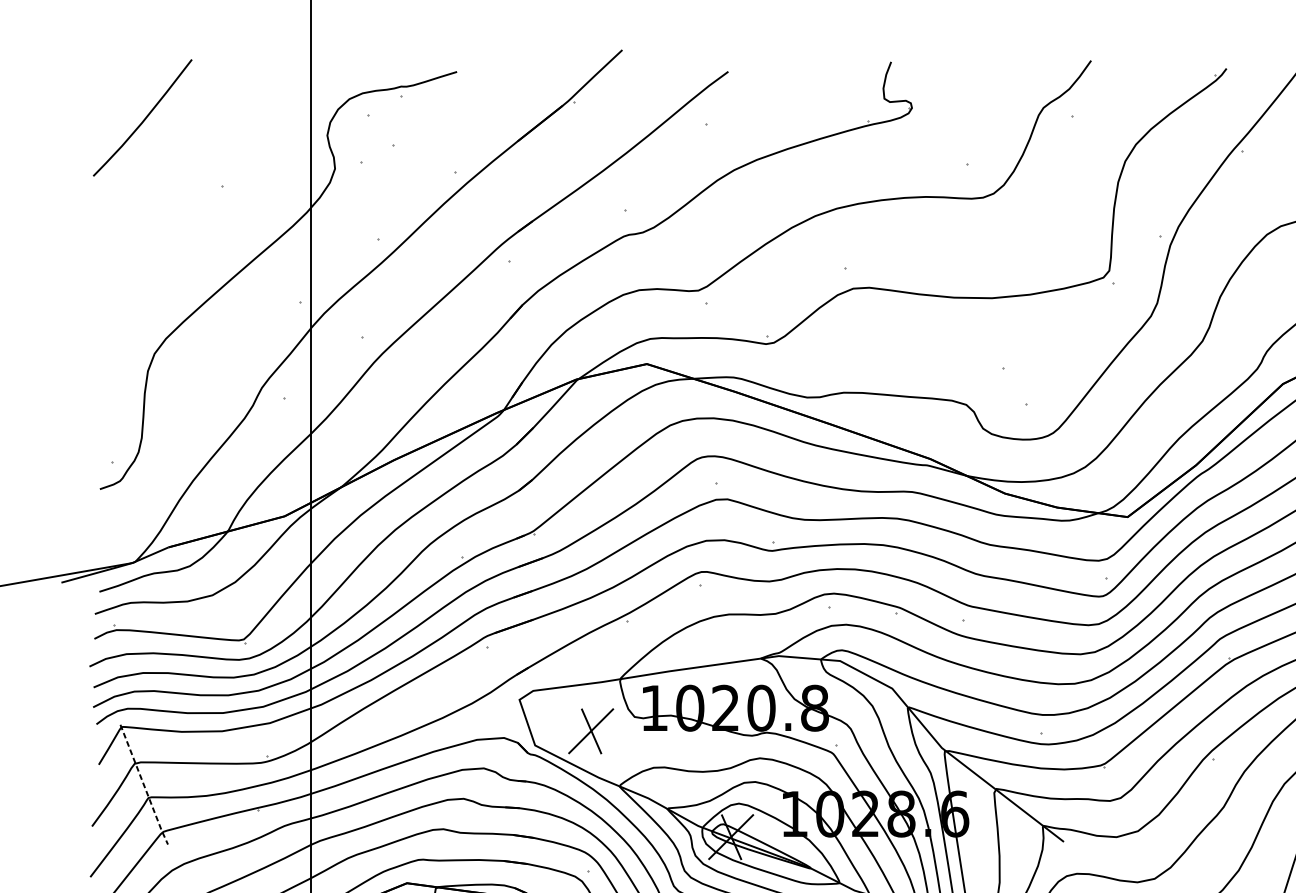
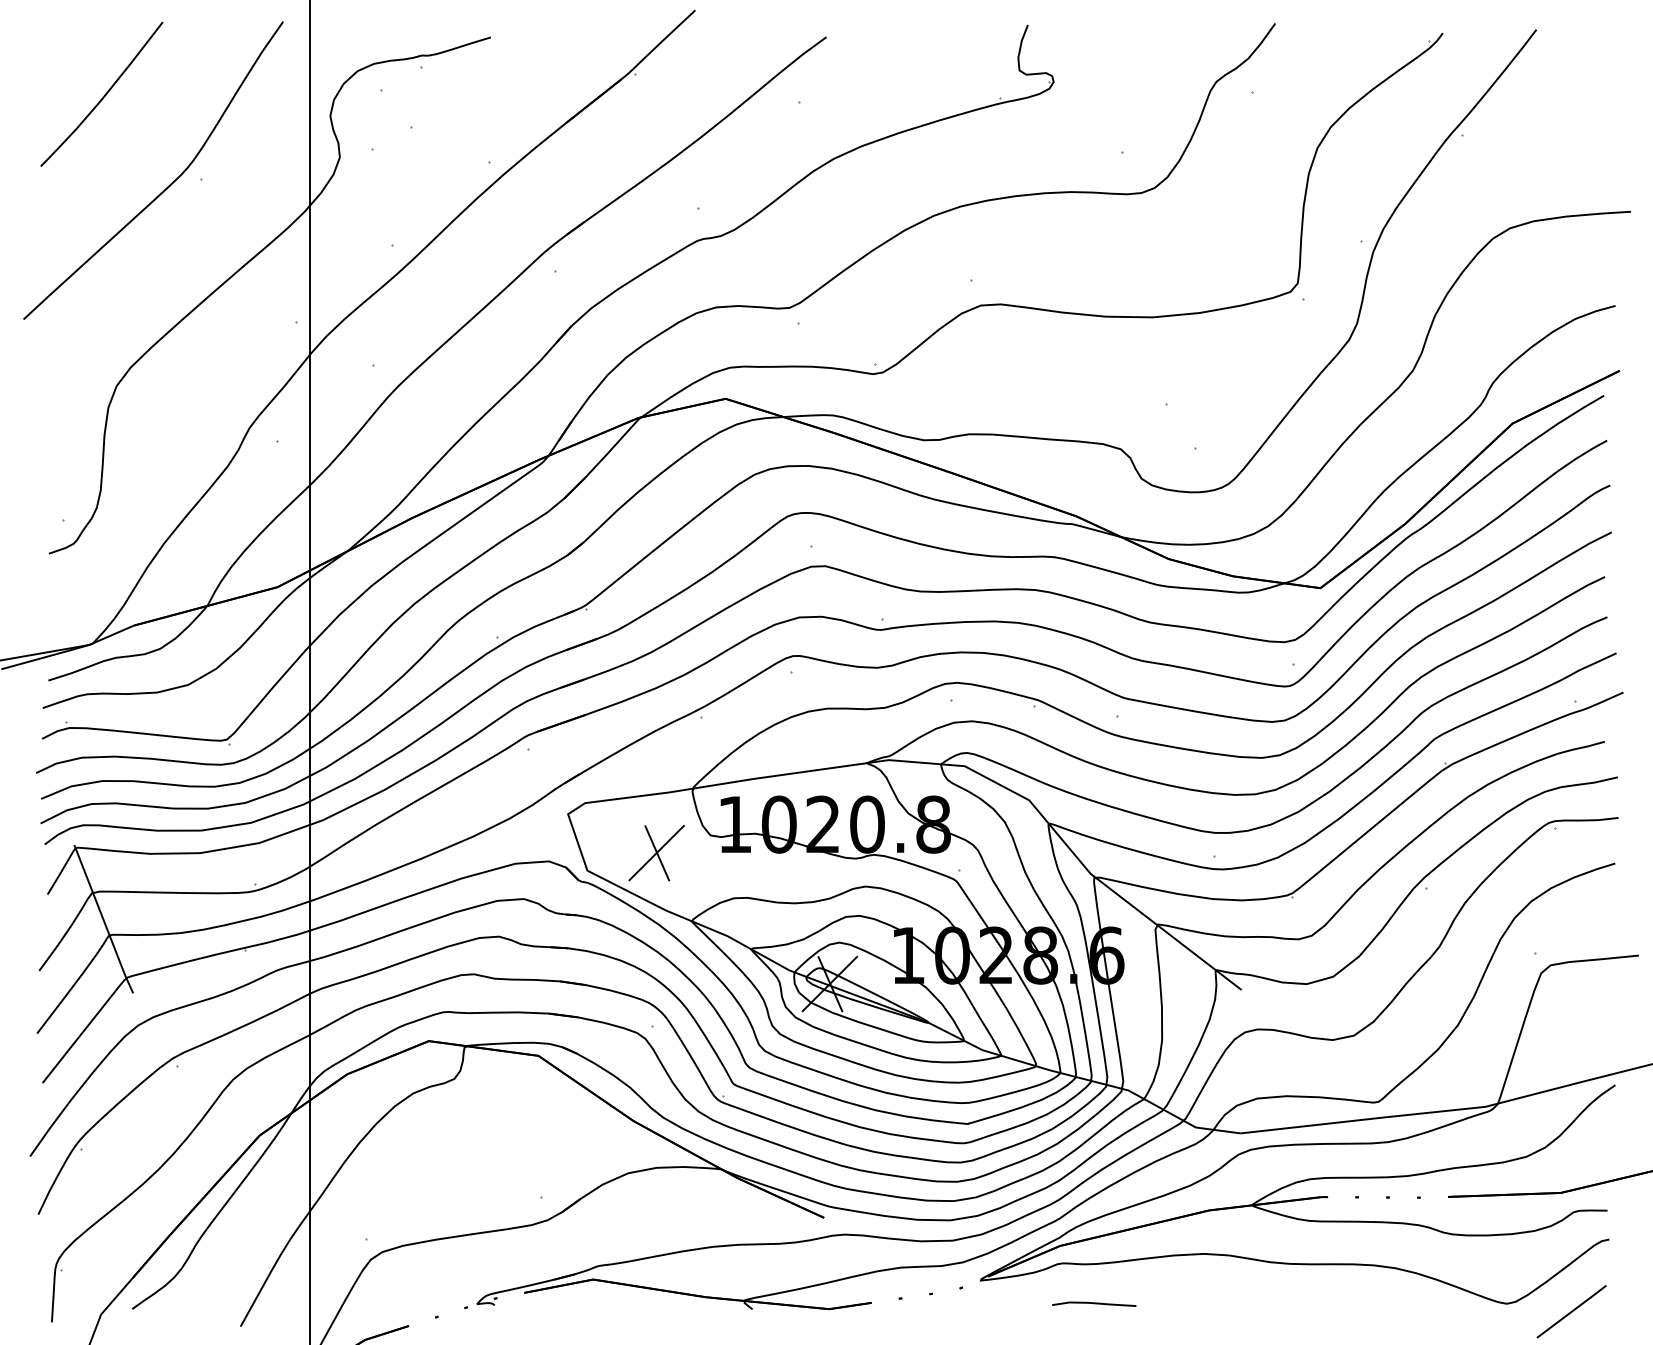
curve: (196, 191) -> (168, 185), added
line: (144, 785) -> (103, 920), dashed -> solid

